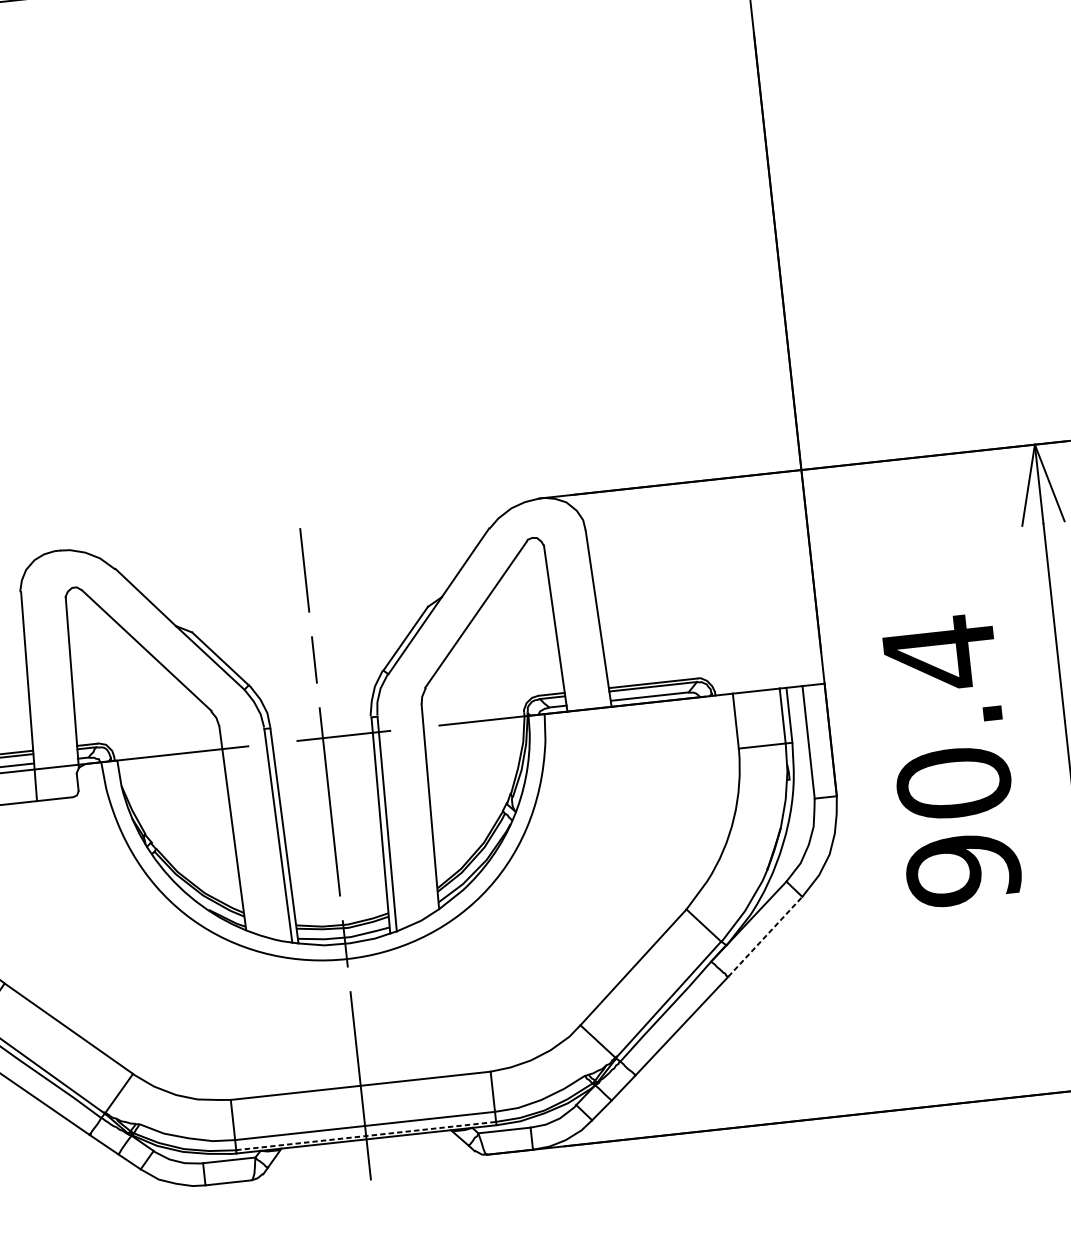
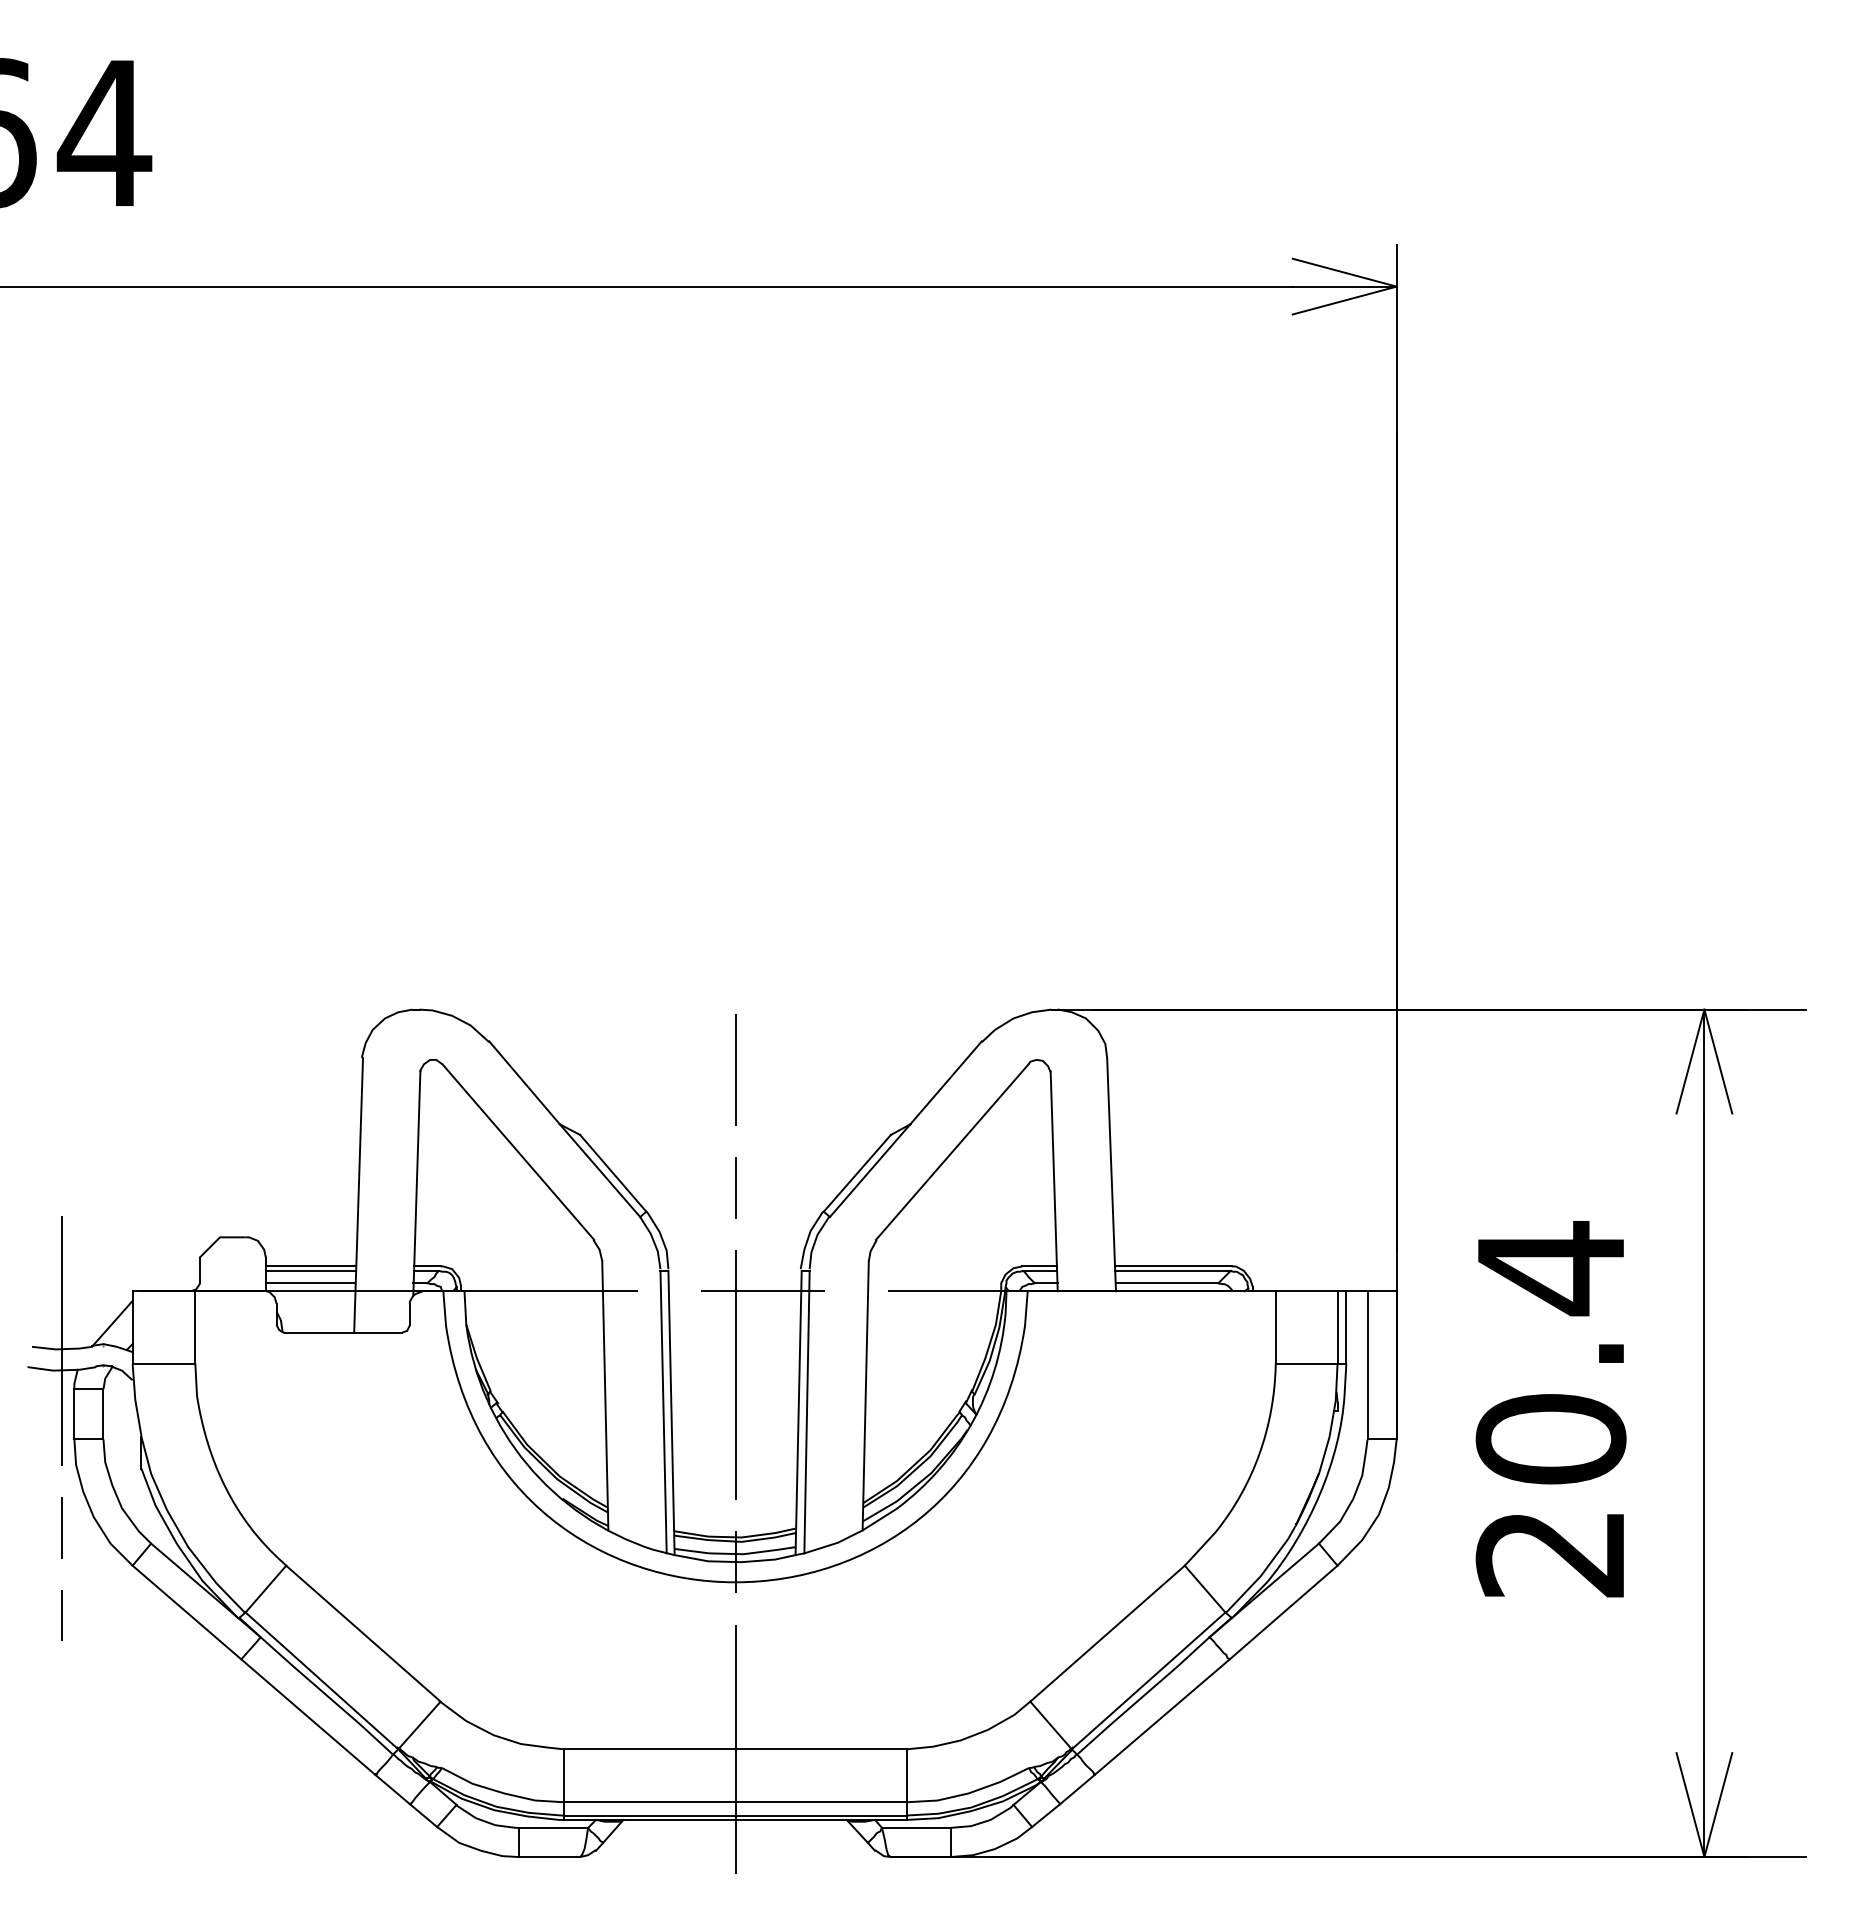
text: (963, 870) -> (1550, 1554), 90.4 -> 20.4
line: (765, 936) -> (1284, 1612), dashed -> solid
line: (366, 1135) -> (736, 1815), dashed -> solid

